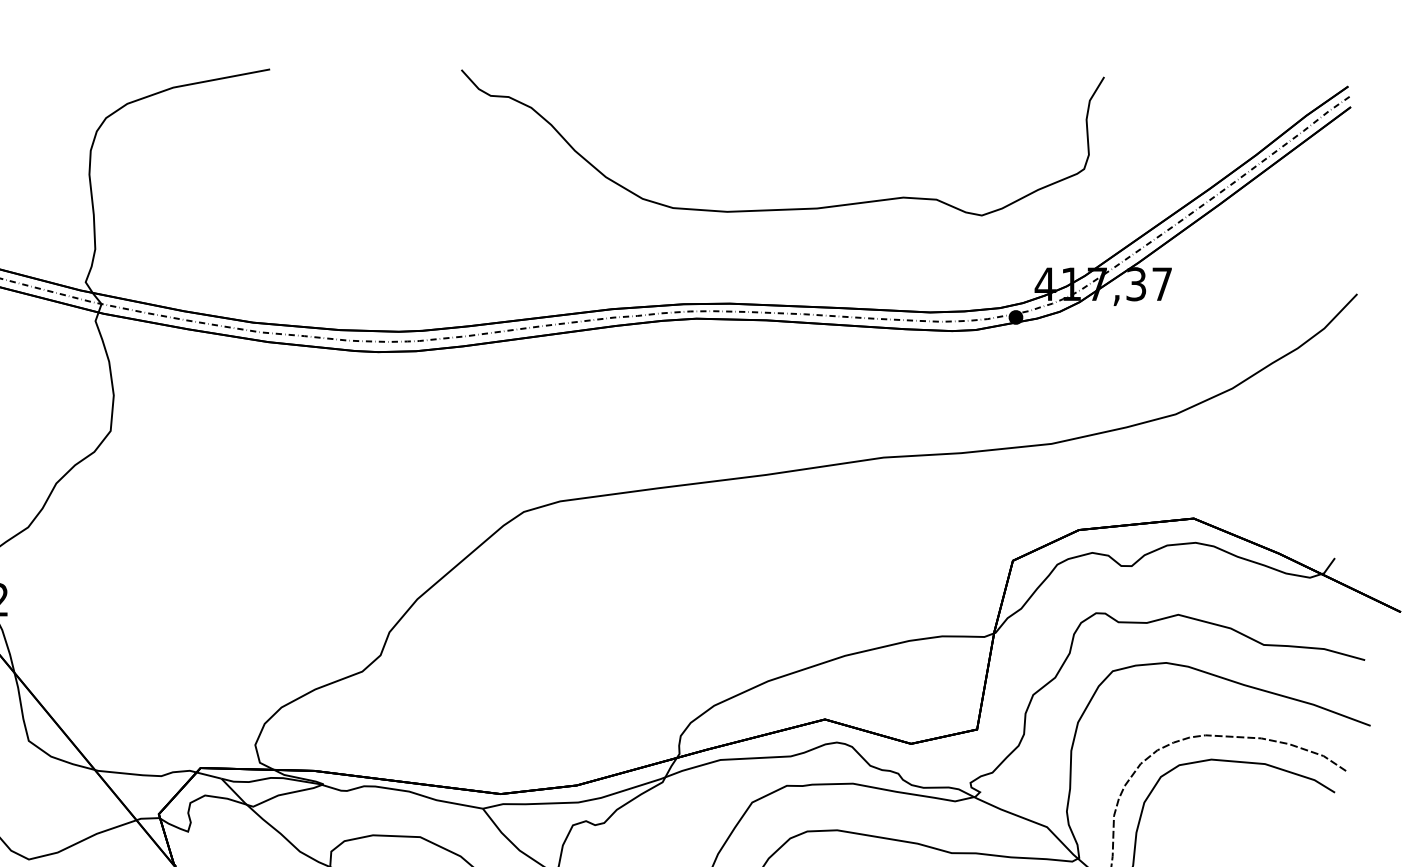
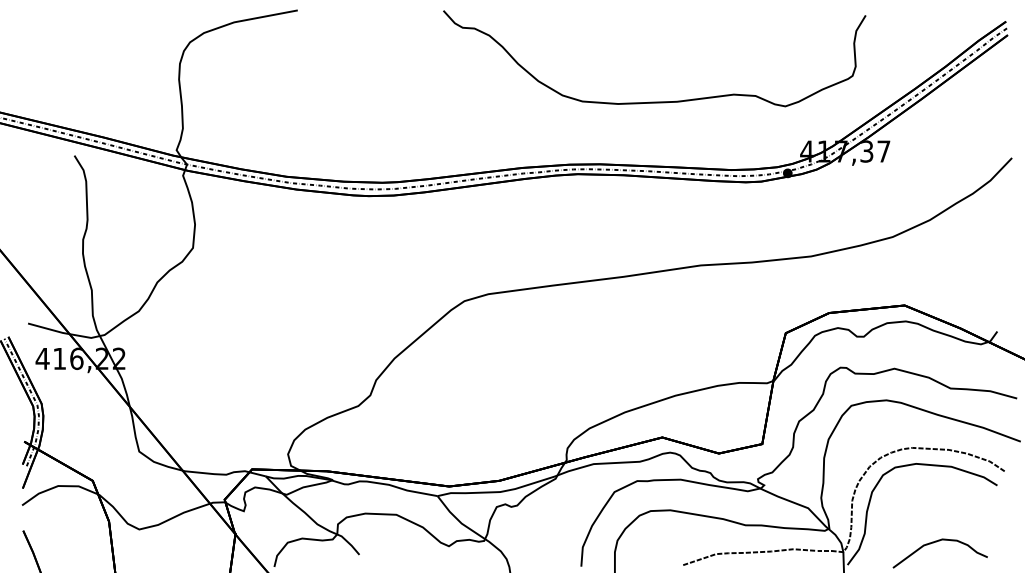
curve: (782, 208) -> (654, 101), moved

